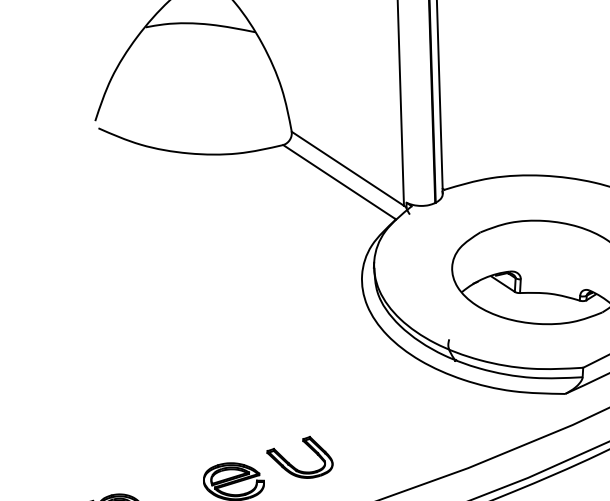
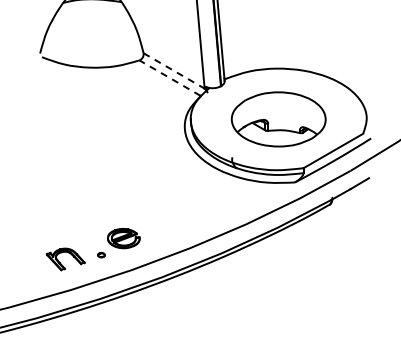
line: (348, 169) -> (174, 71), solid -> dashed
line: (338, 180) -> (169, 77), solid -> dashed
part: (299, 456) -> (157, 223), removed

